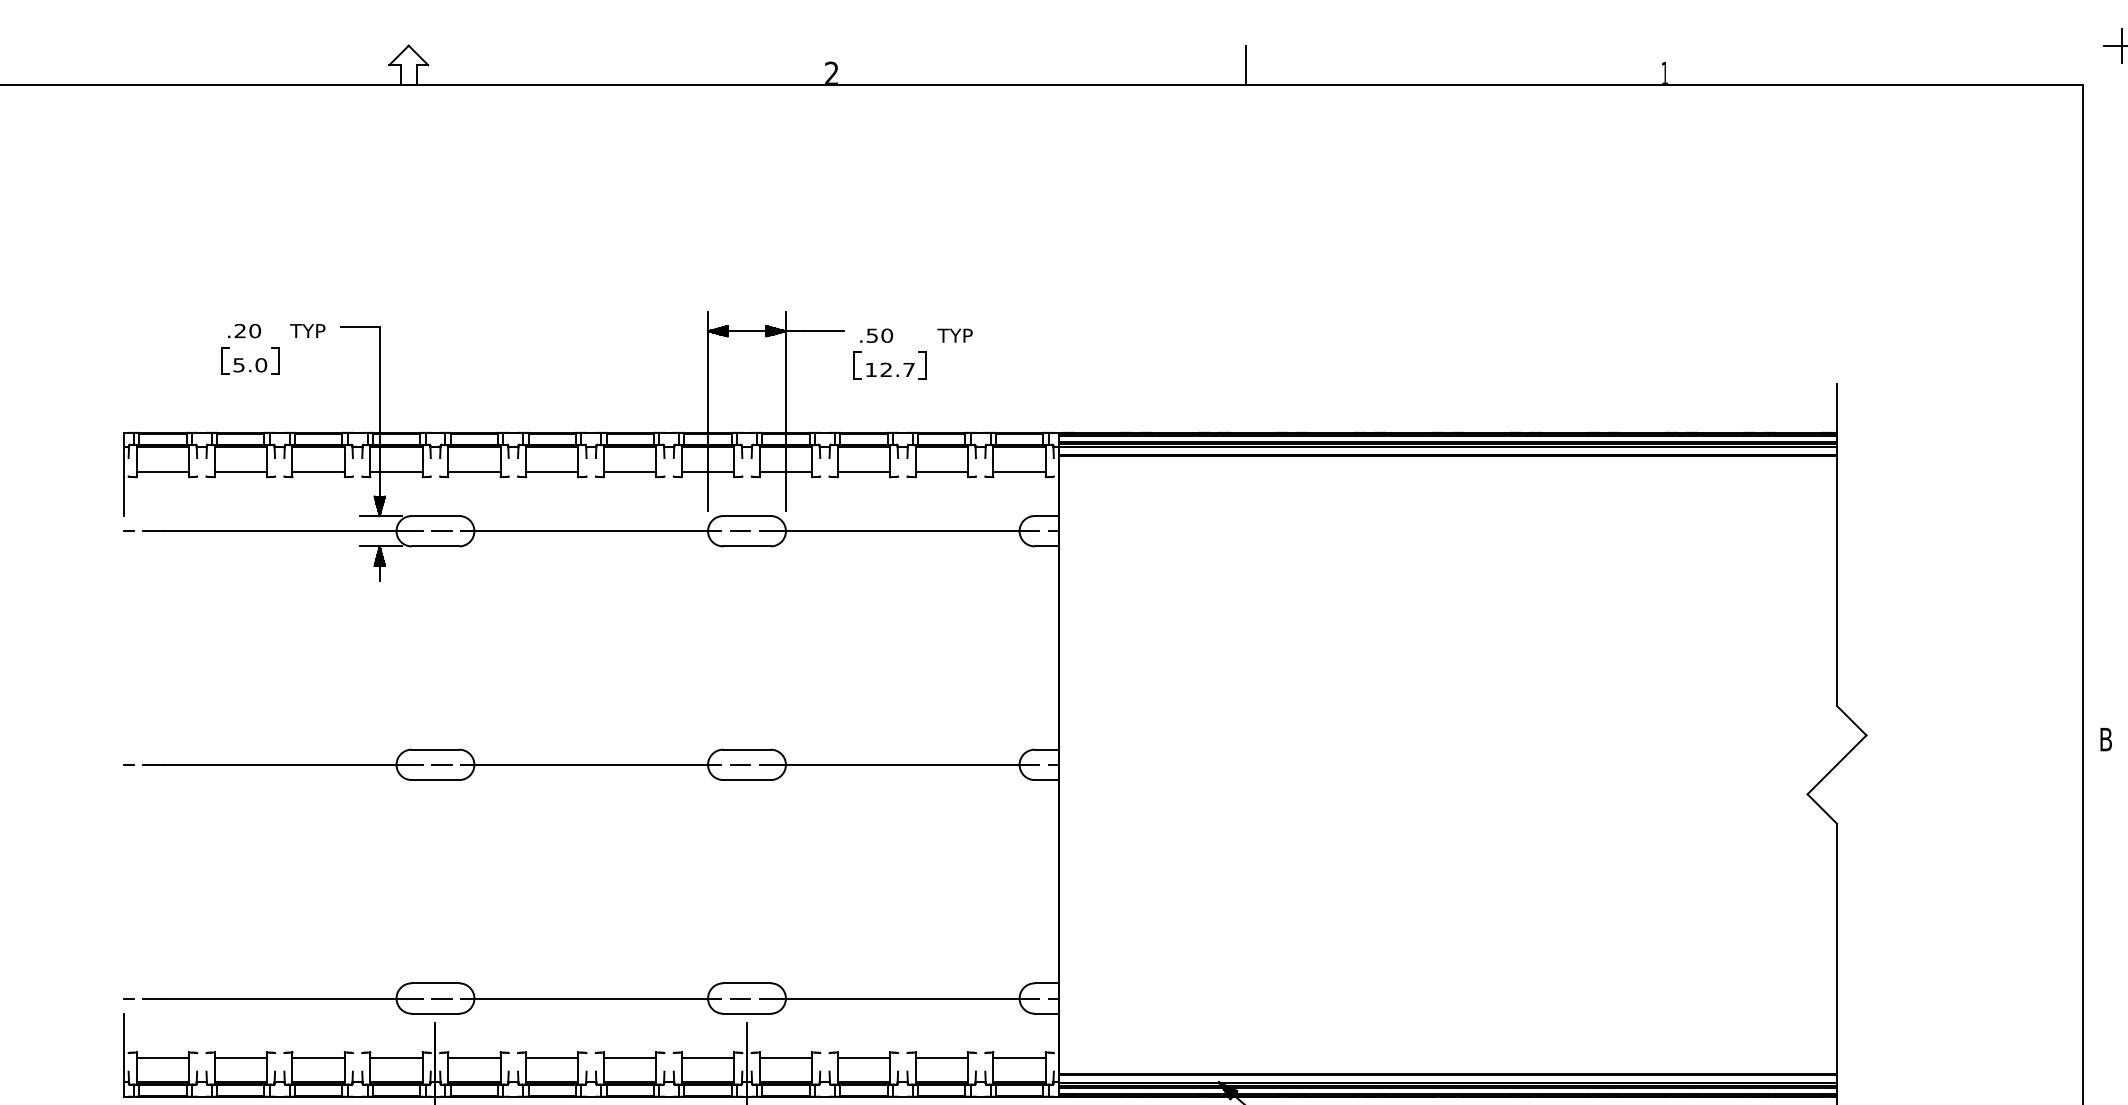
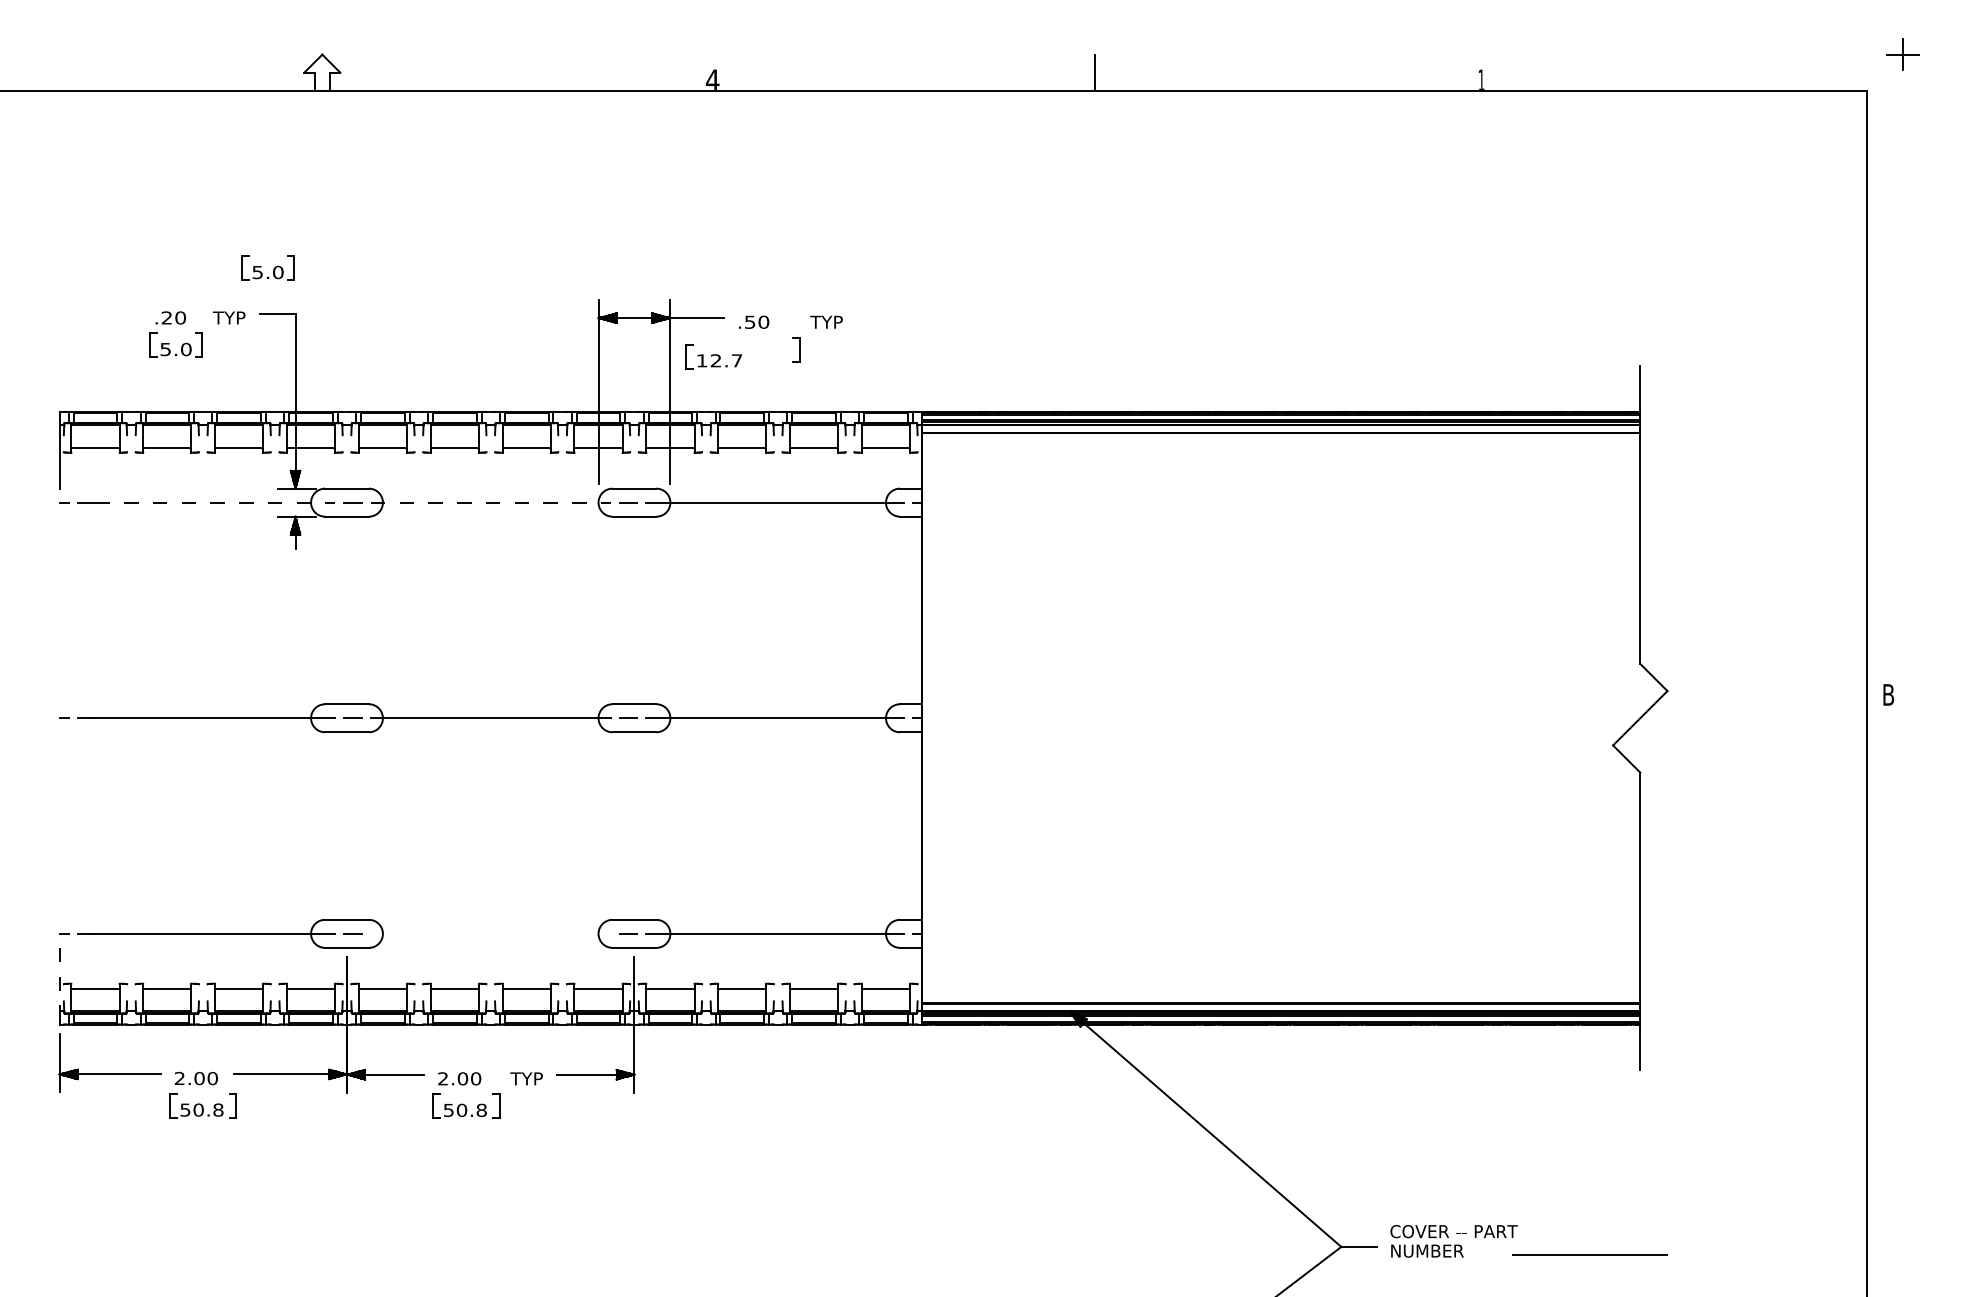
text: (831, 72) -> (712, 79), 2 -> 4
part: (349, 276) -> (267, 267), added
part: (883, 365) -> (713, 356), moved
line: (292, 531) -> (215, 502), solid -> dashed
line: (590, 531) -> (490, 502), solid -> dashed
line: (590, 998) -> (490, 933), removed
line: (123, 1047) -> (59, 979), solid -> dashed

